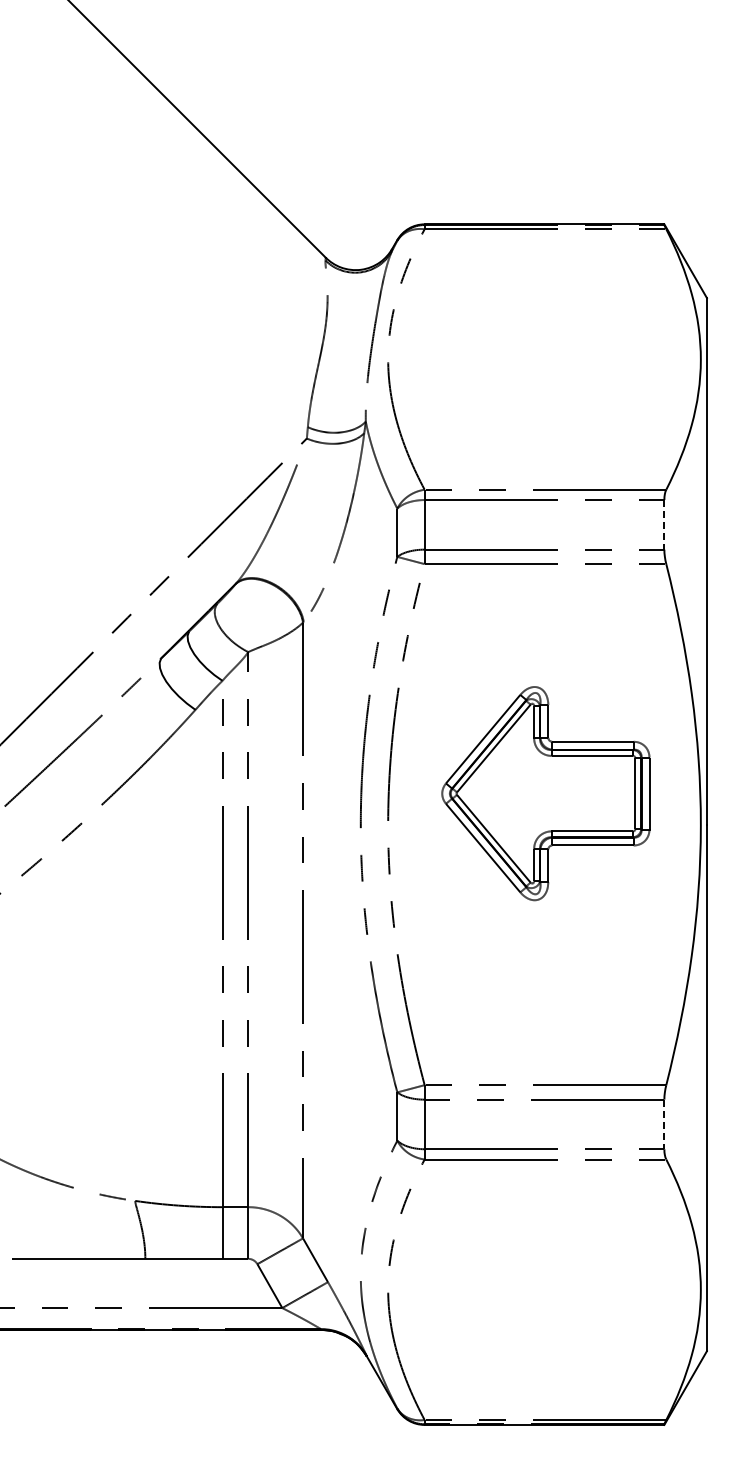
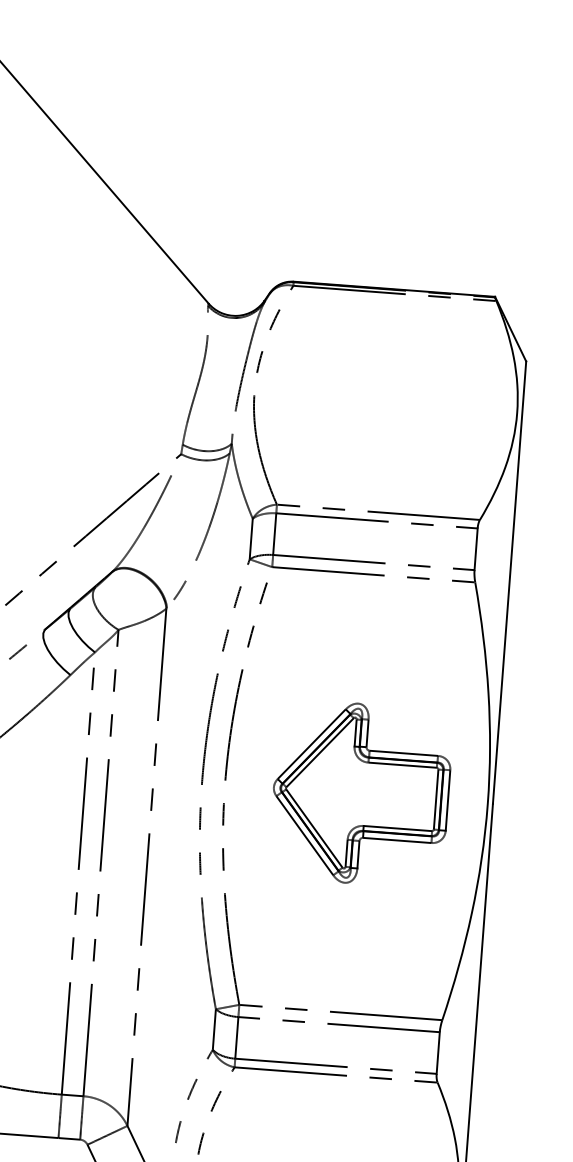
line: (664, 524) -> (476, 549), dashed -> solid
part: (545, 793) -> (360, 793), moved
line: (664, 1124) -> (438, 1053), dashed -> solid

